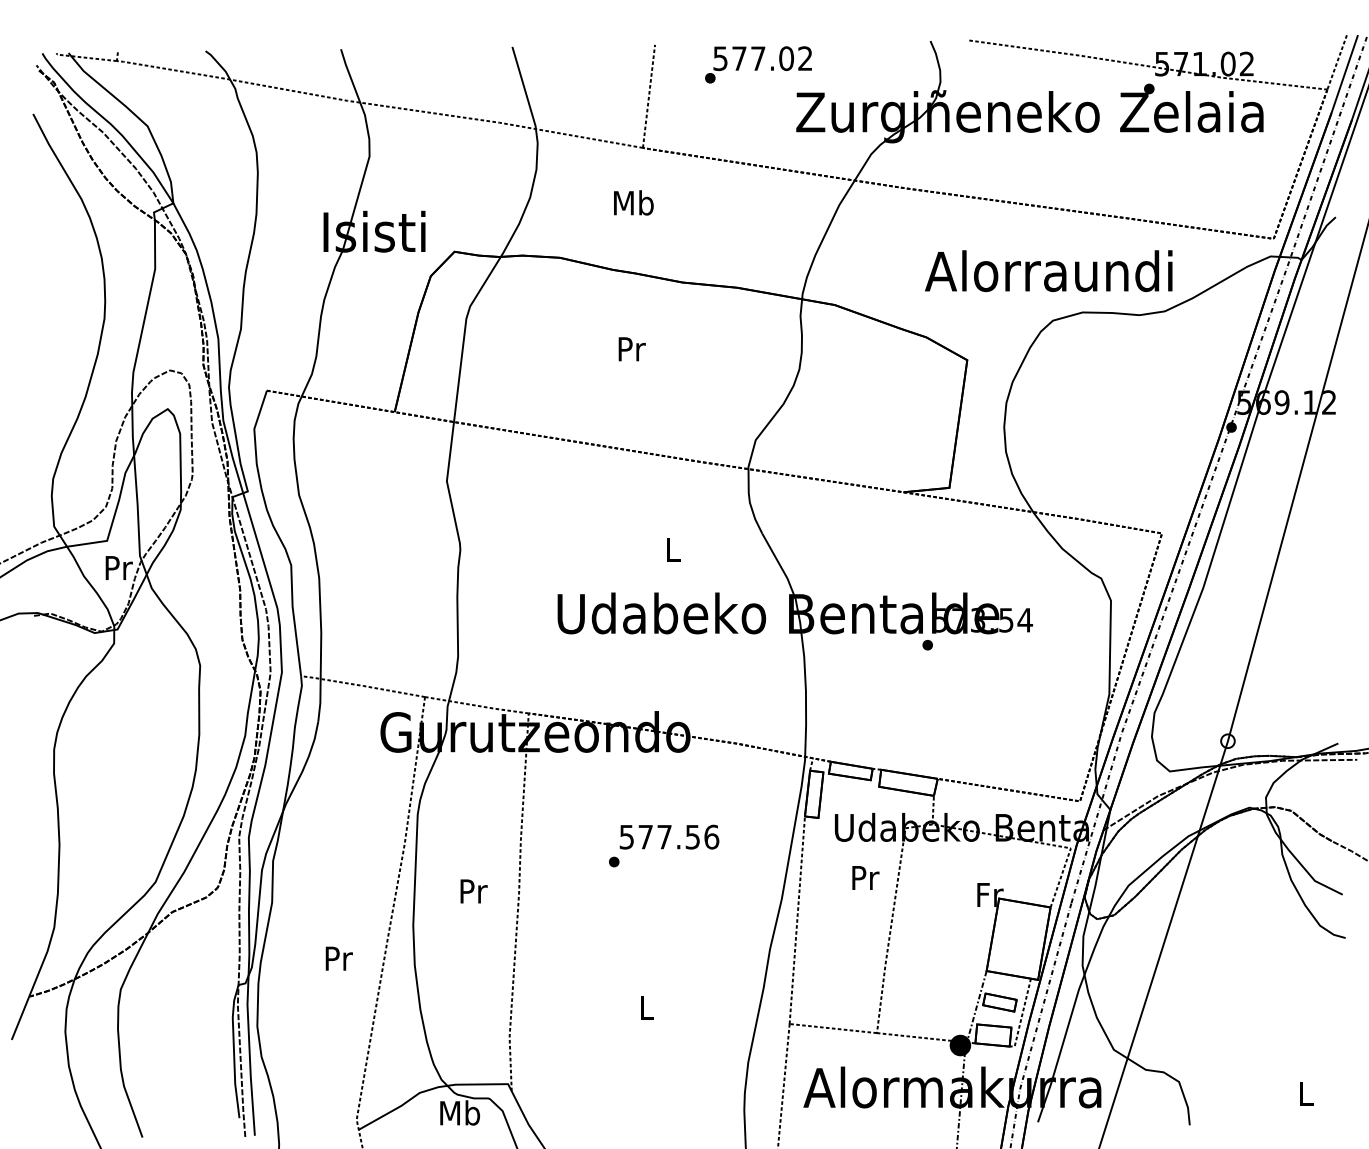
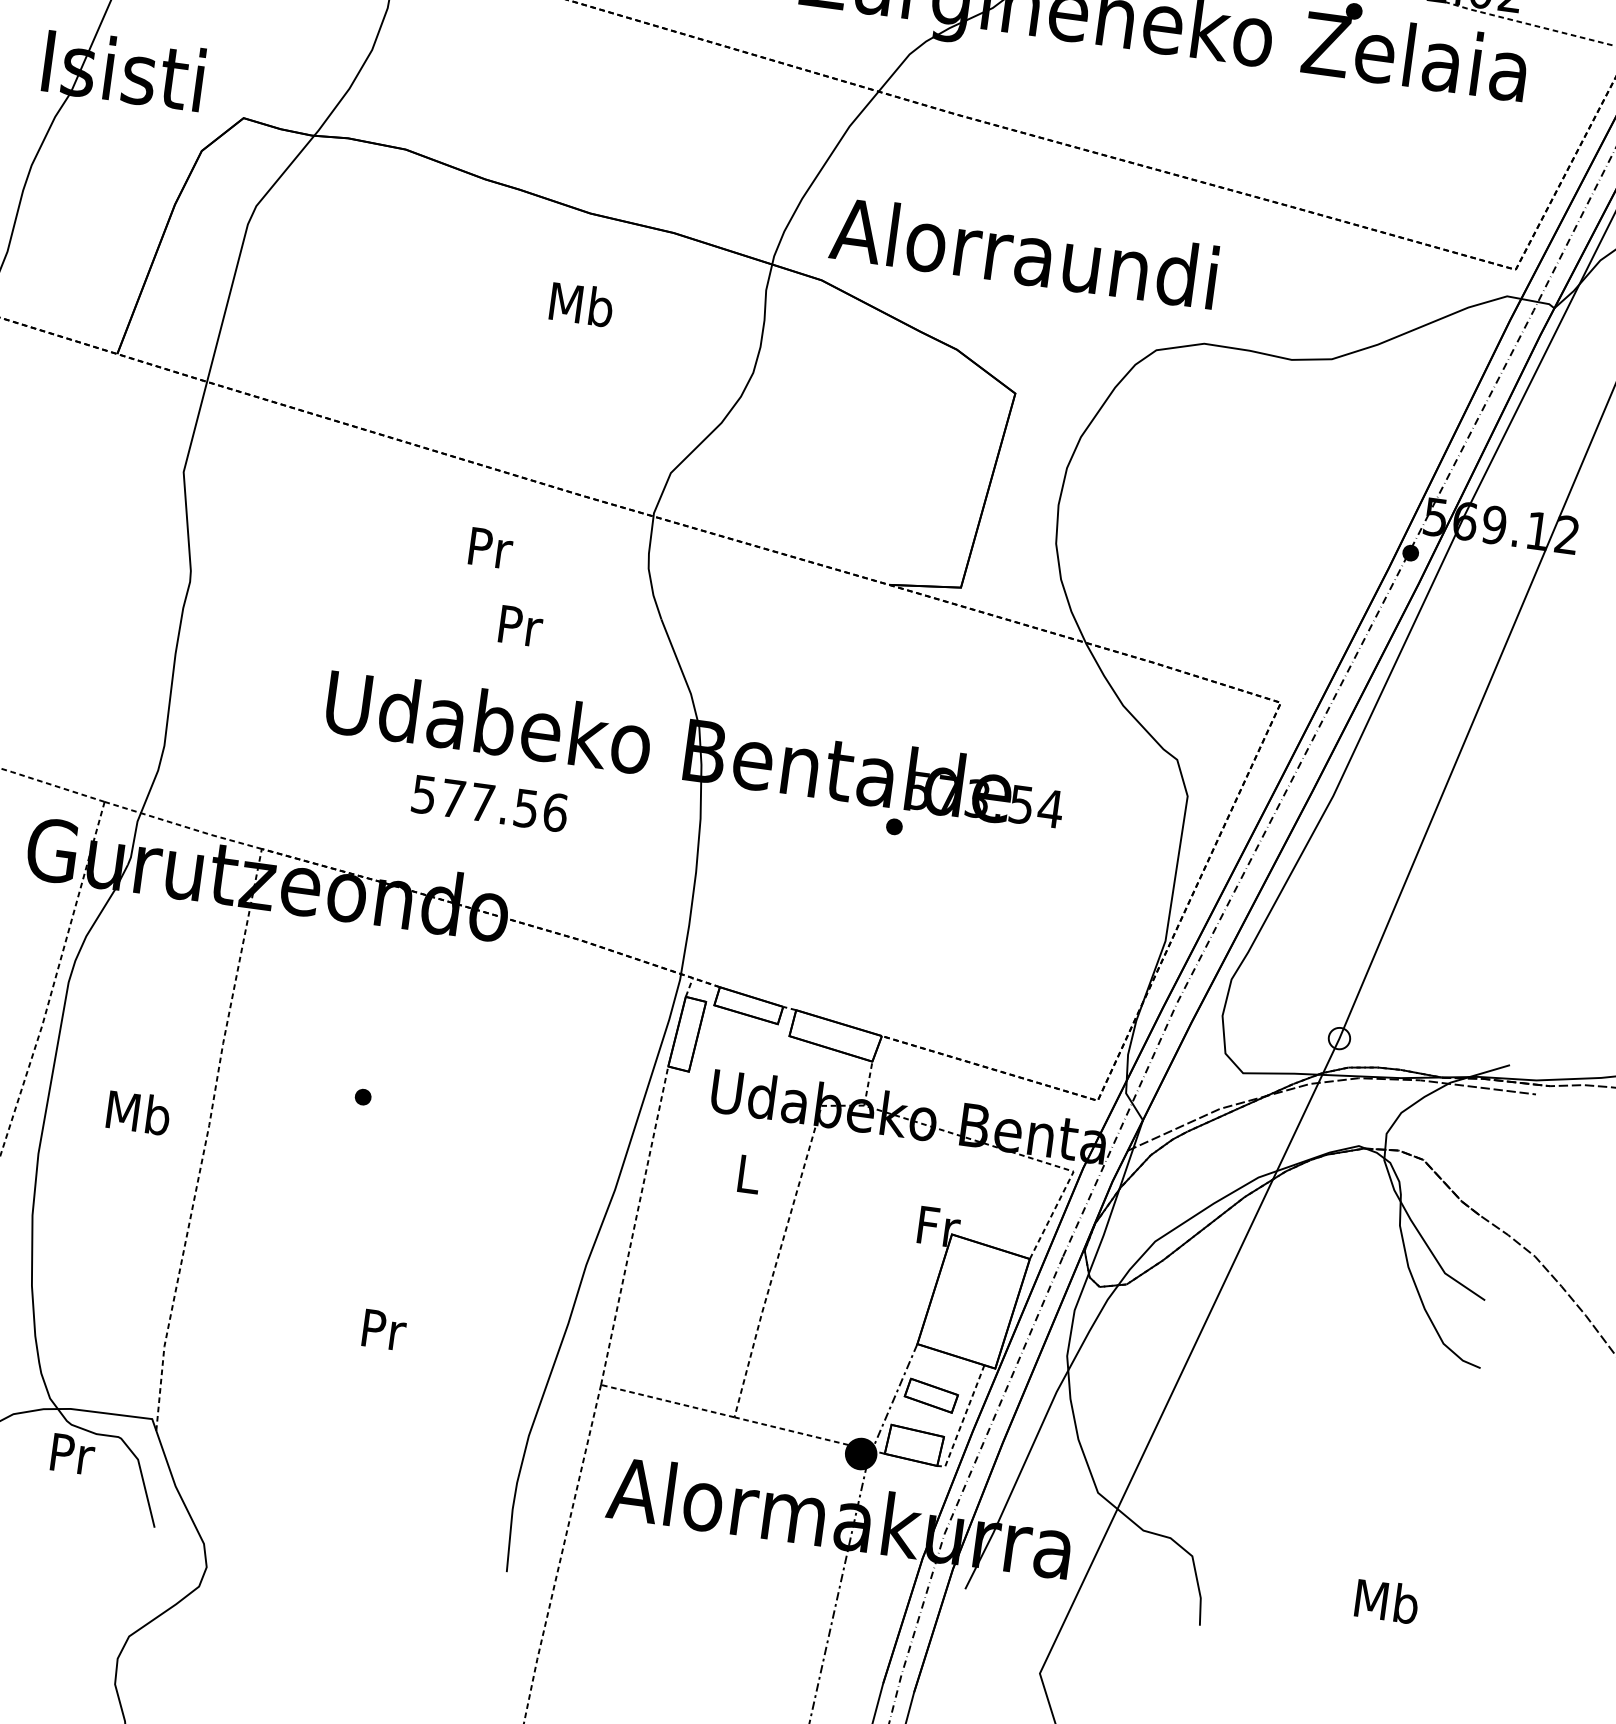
text: (633, 202) -> (581, 303), moved
text: (1048, 271) -> (1023, 253), moved
text: (631, 349) -> (489, 548), moved
text: (673, 550) -> (520, 626), L -> Pr
text: (669, 836) -> (490, 802), moved
text: (865, 877) -> (749, 1173), Pr -> L
text: (473, 890) -> (139, 1111), Pr -> Mb
text: (647, 1007) -> (384, 1329), L -> Pr
text: (1306, 1093) -> (1387, 1600), L -> Mb
text: (460, 1112) -> (72, 1453), Mb -> Pr

